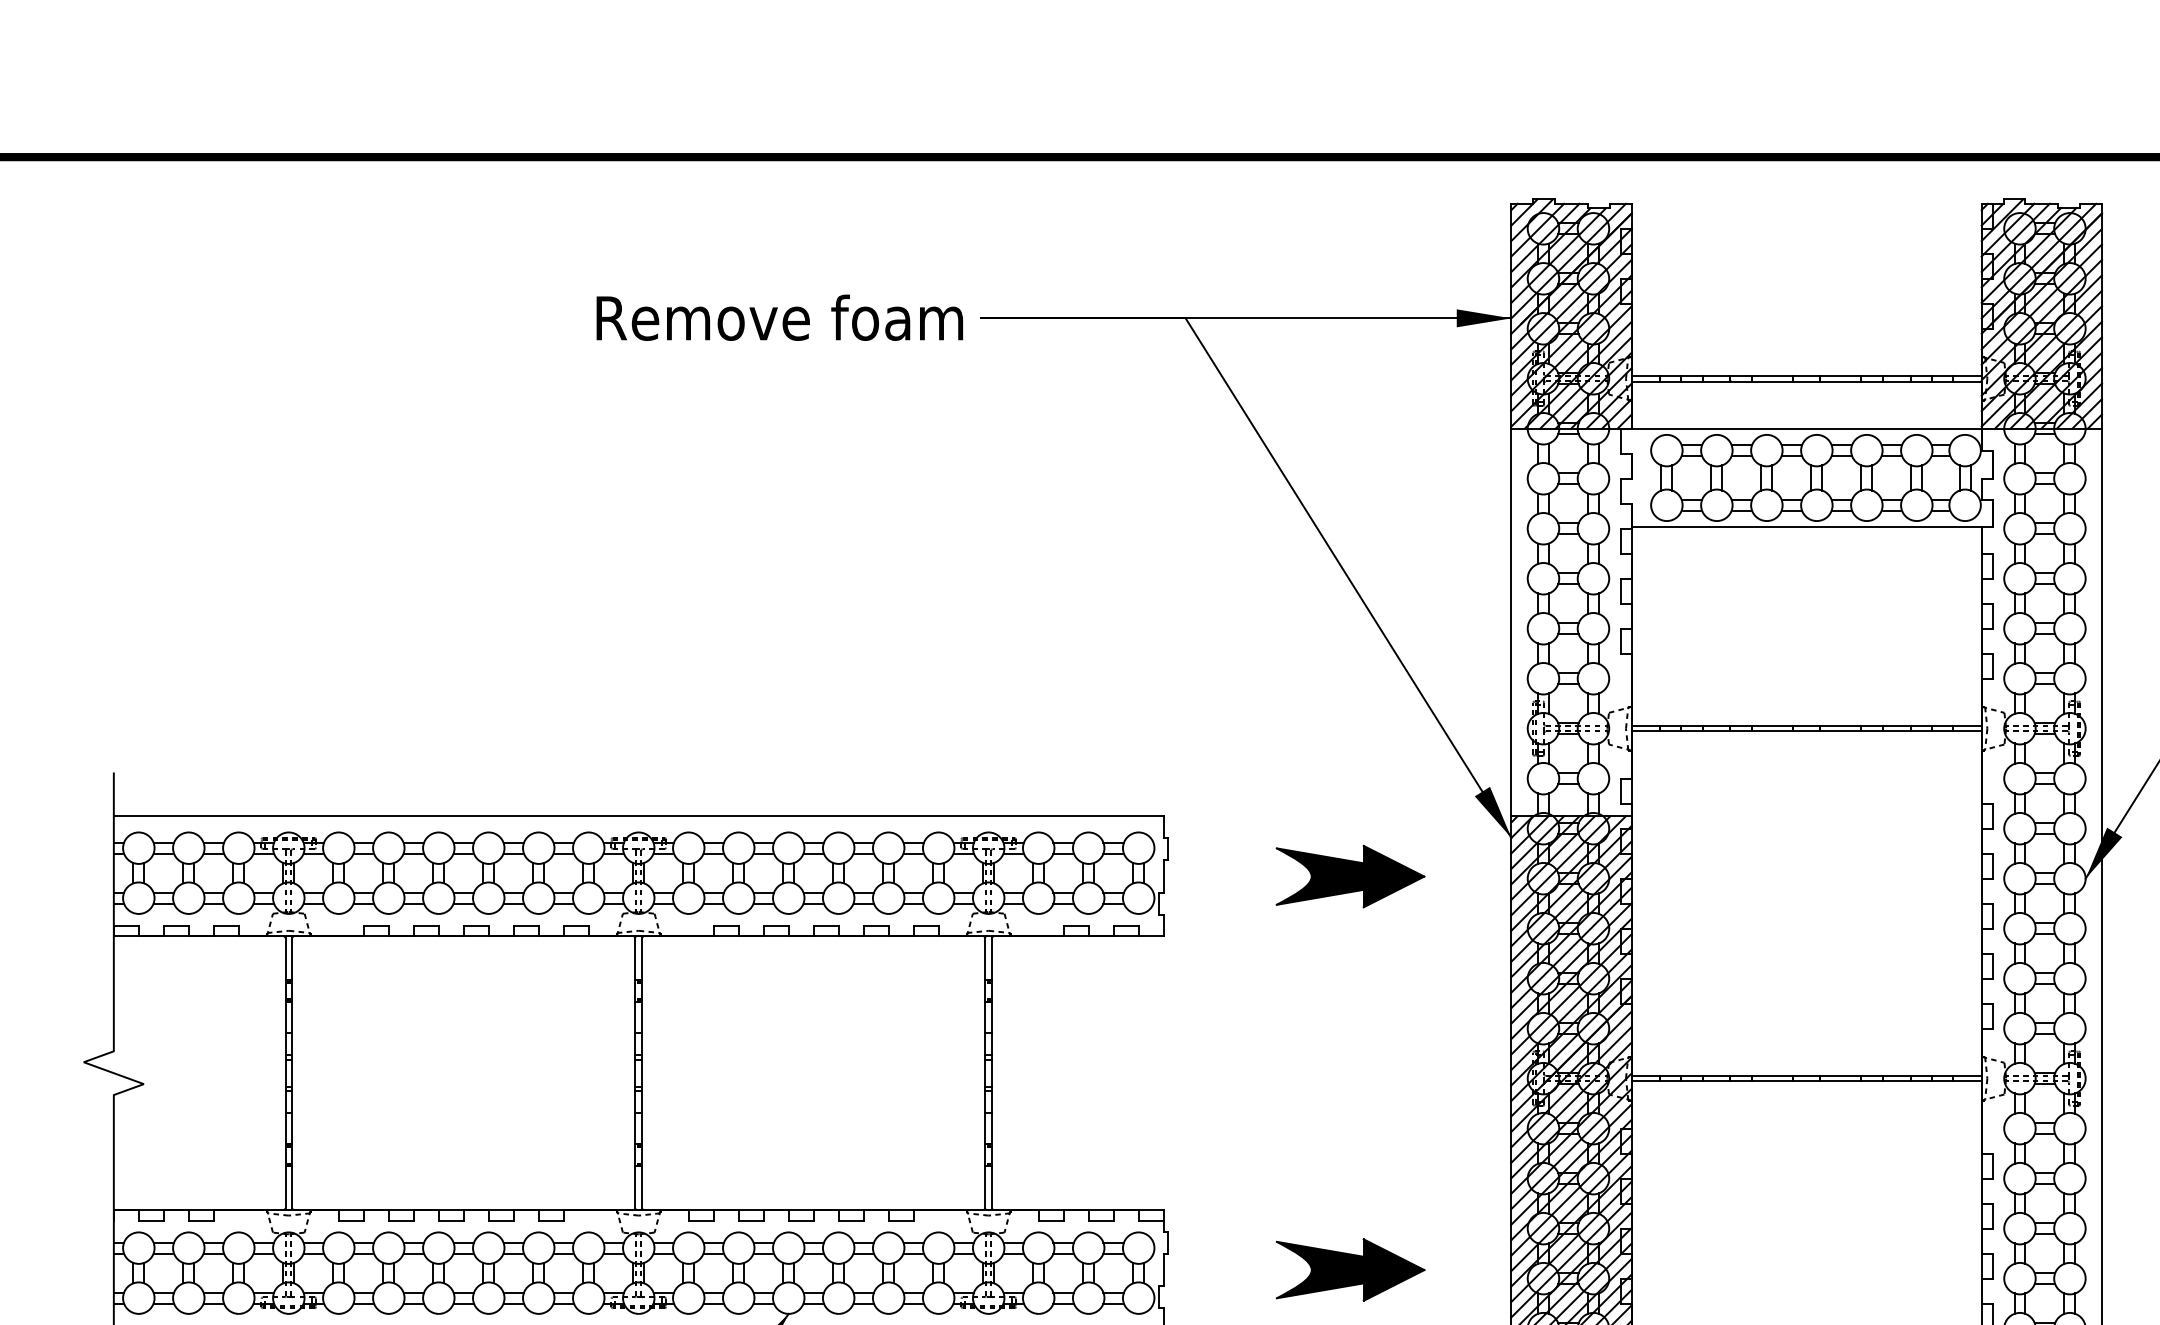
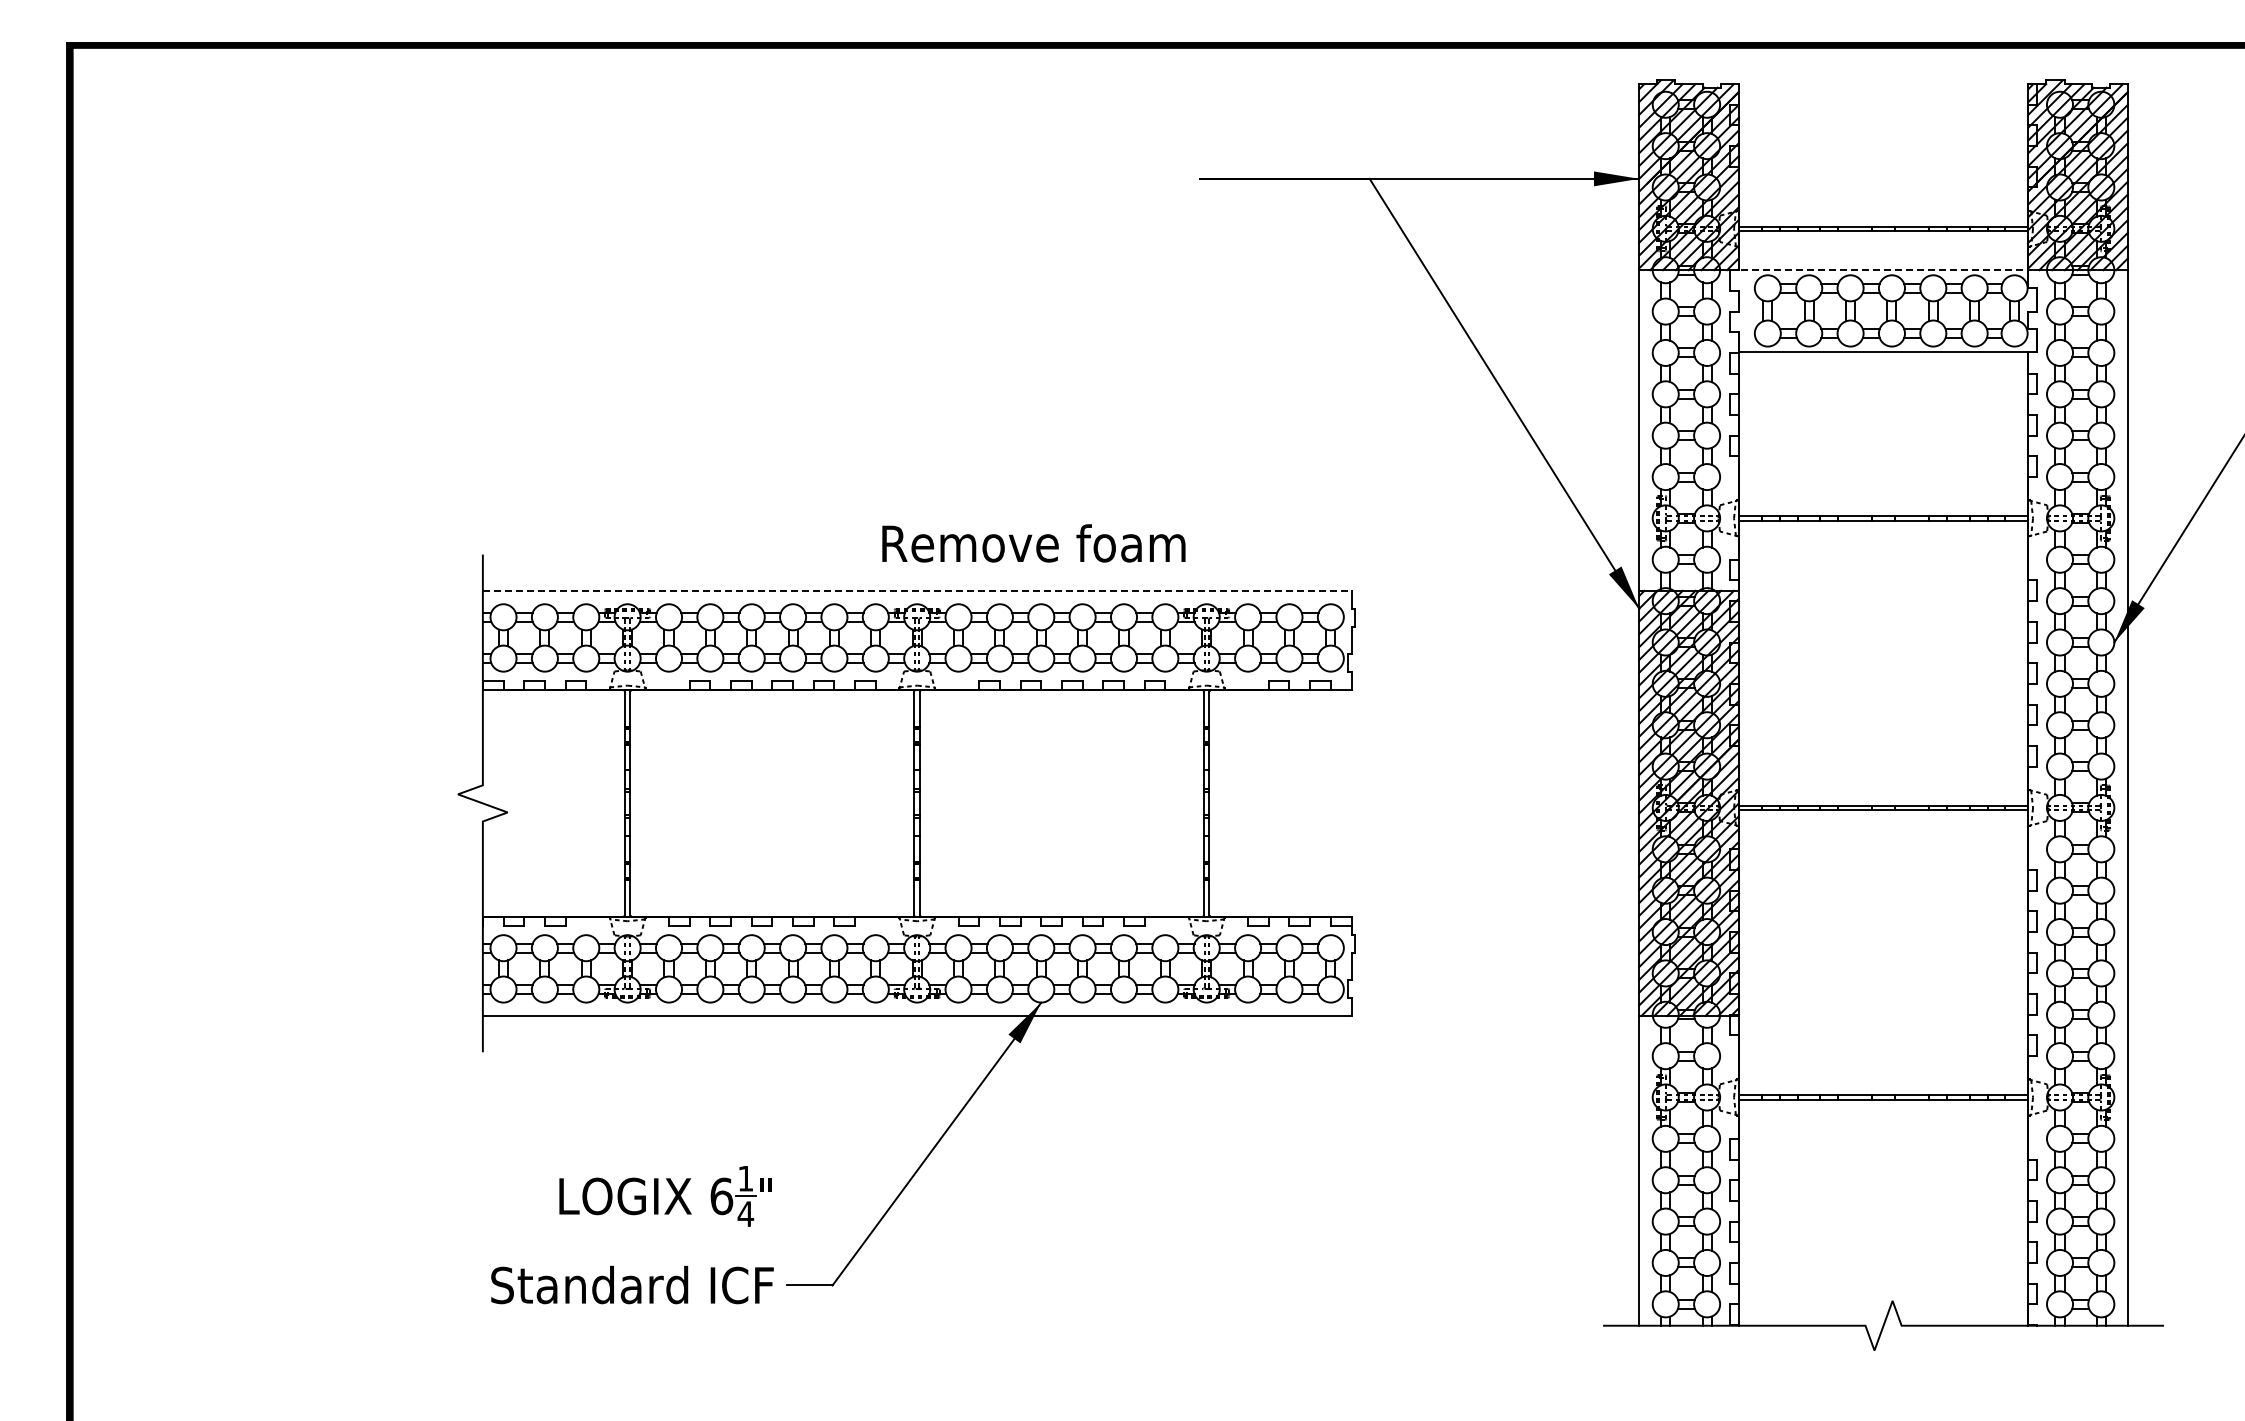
text: (779, 317) -> (1033, 543), moved
line: (1801, 429) -> (1879, 270), solid -> dashed
line: (639, 815) -> (917, 590), solid -> dashed
part: (1351, 876) -> (1506, 640), removed
part: (1351, 1269) -> (1506, 965), removed

